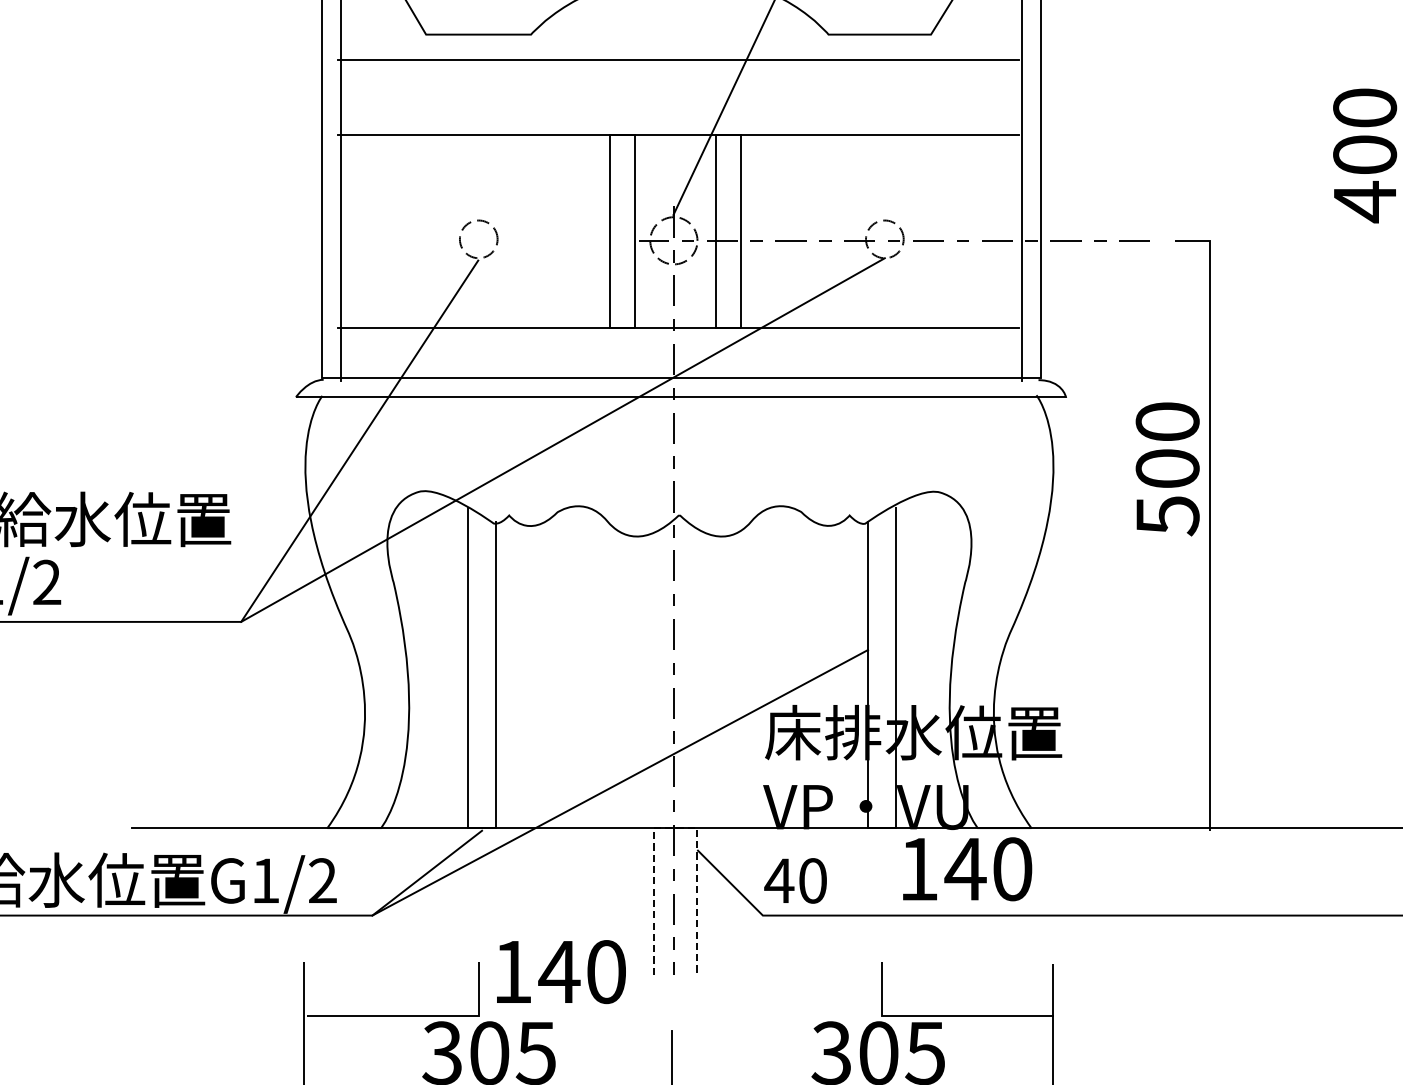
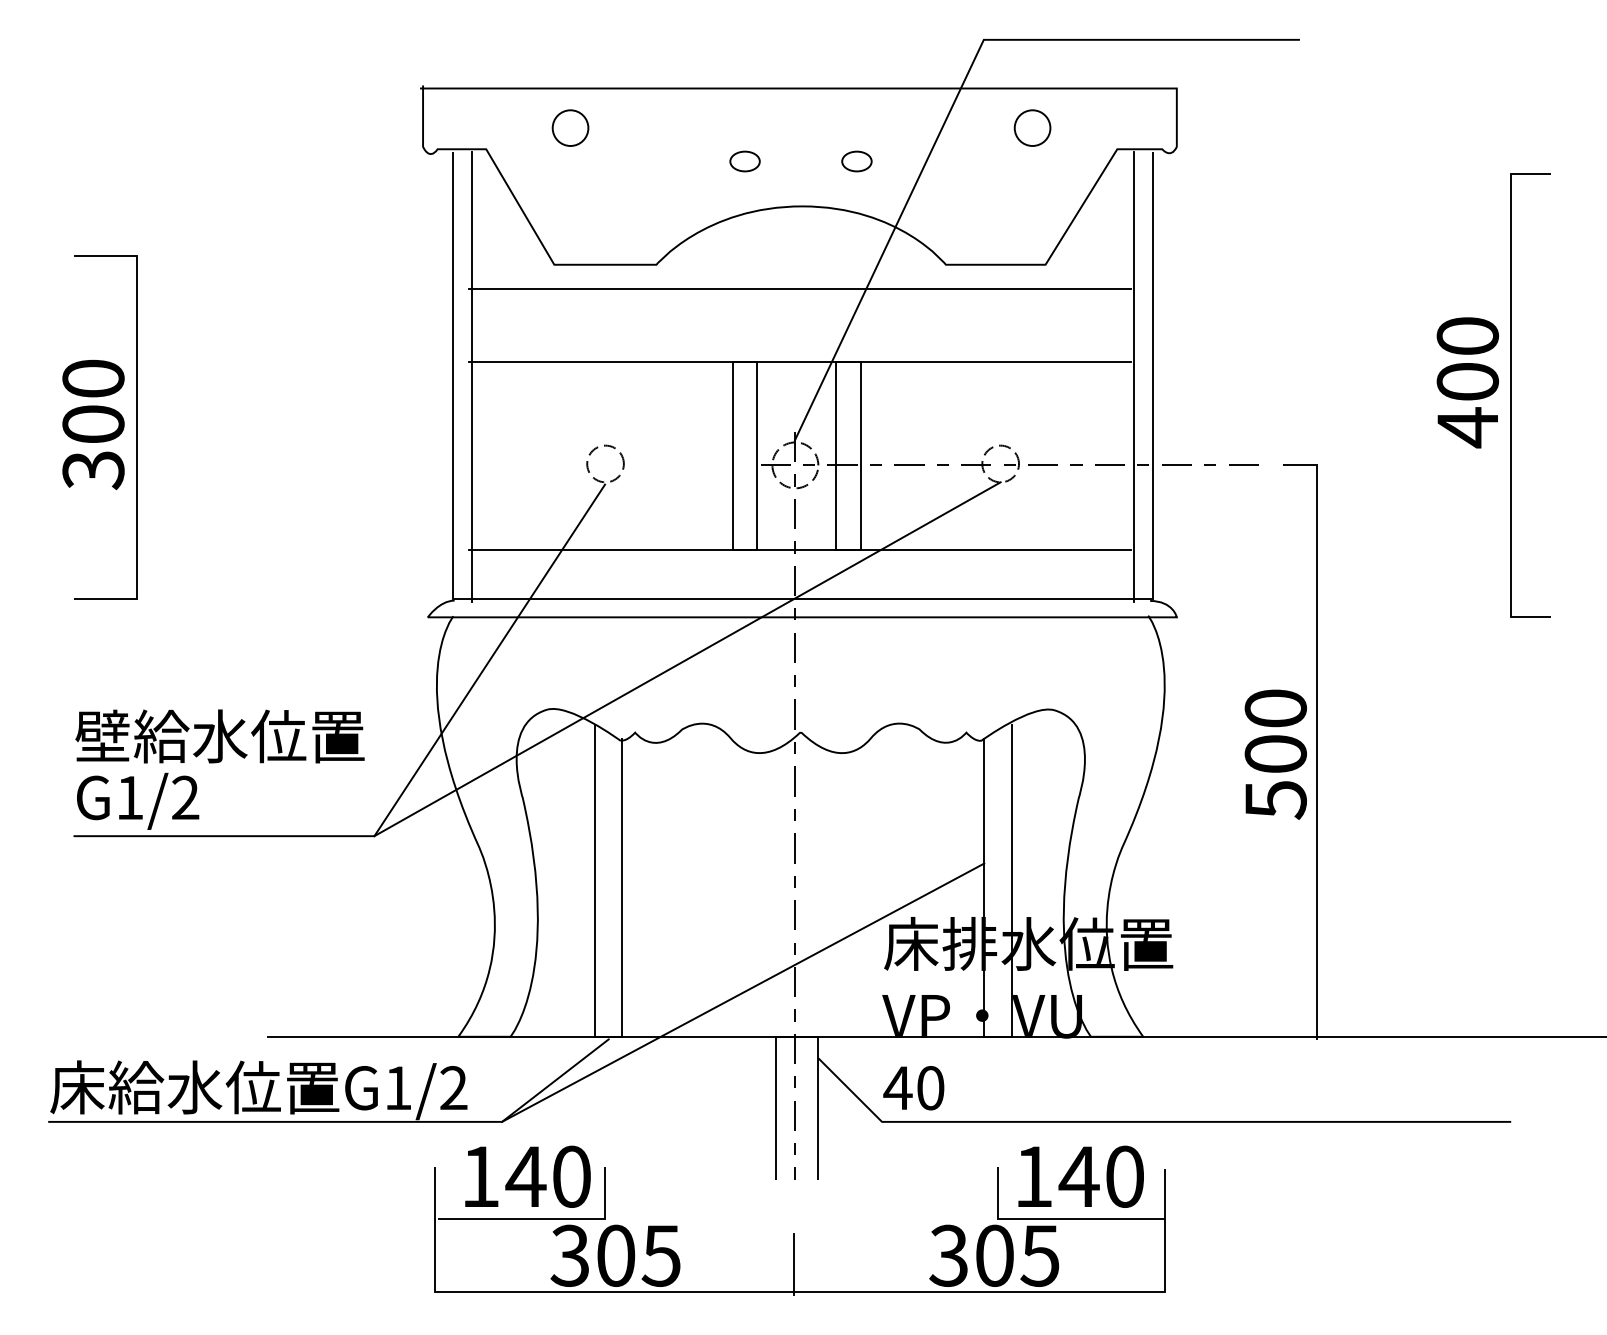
text: (1167, 469) -> (1275, 754), moved
line: (676, 827) -> (797, 1036), dashed -> solid
text: (966, 868) -> (1080, 1176), moved
text: (560, 971) -> (527, 1176), moved

